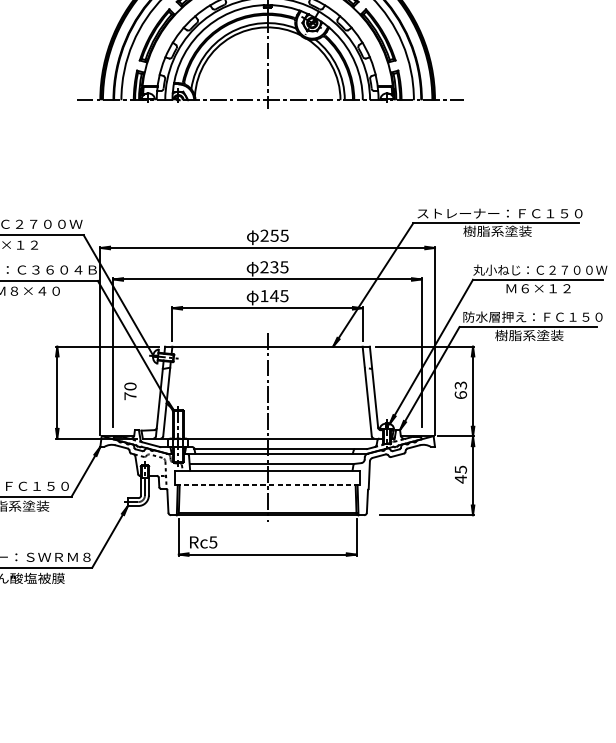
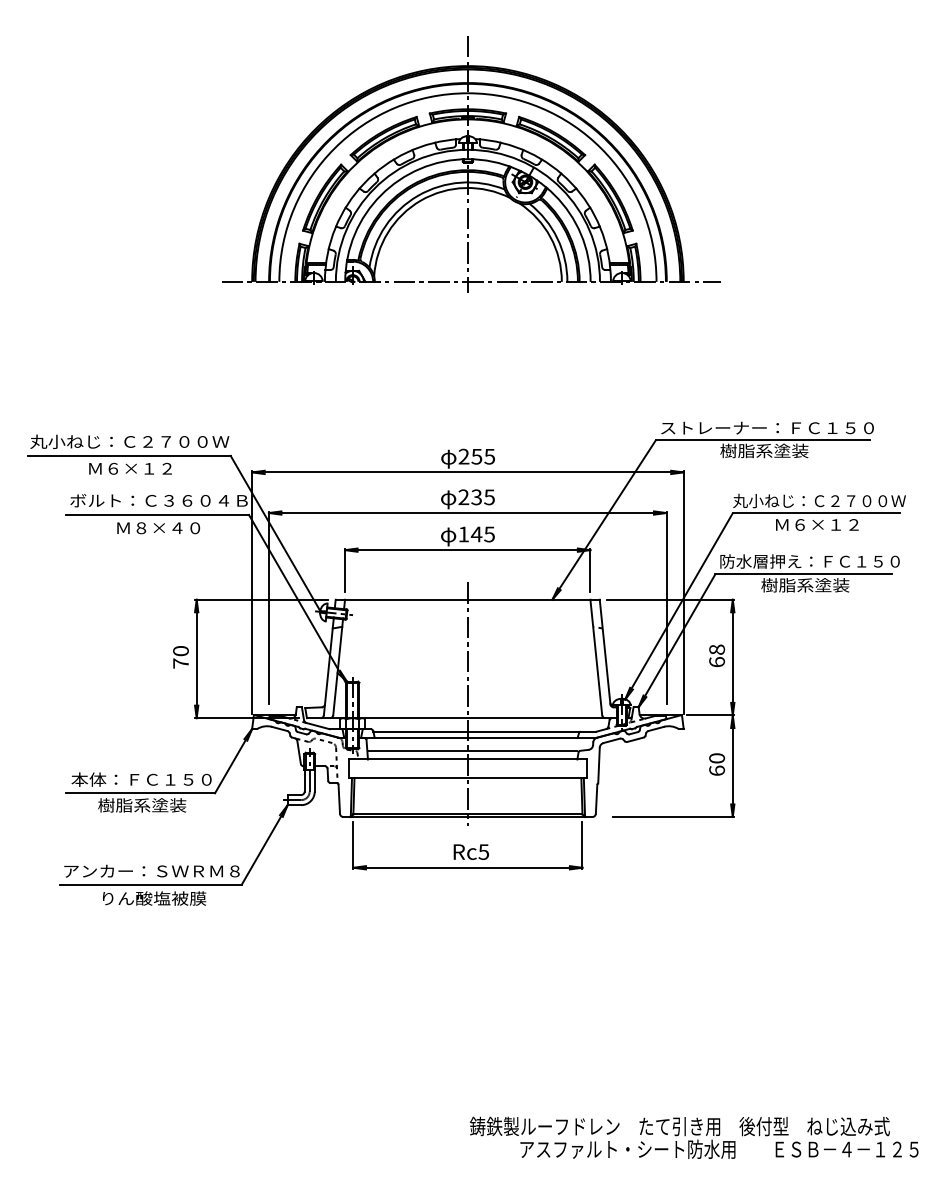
text: (460, 385) -> (716, 649), 63 -> 68
text: (130, 391) -> (180, 657), moved
text: (461, 474) -> (717, 764), 45 -> 60
line: (268, 485) -> (468, 778), dashed -> solid
text: (202, 541) -> (470, 851), moved

